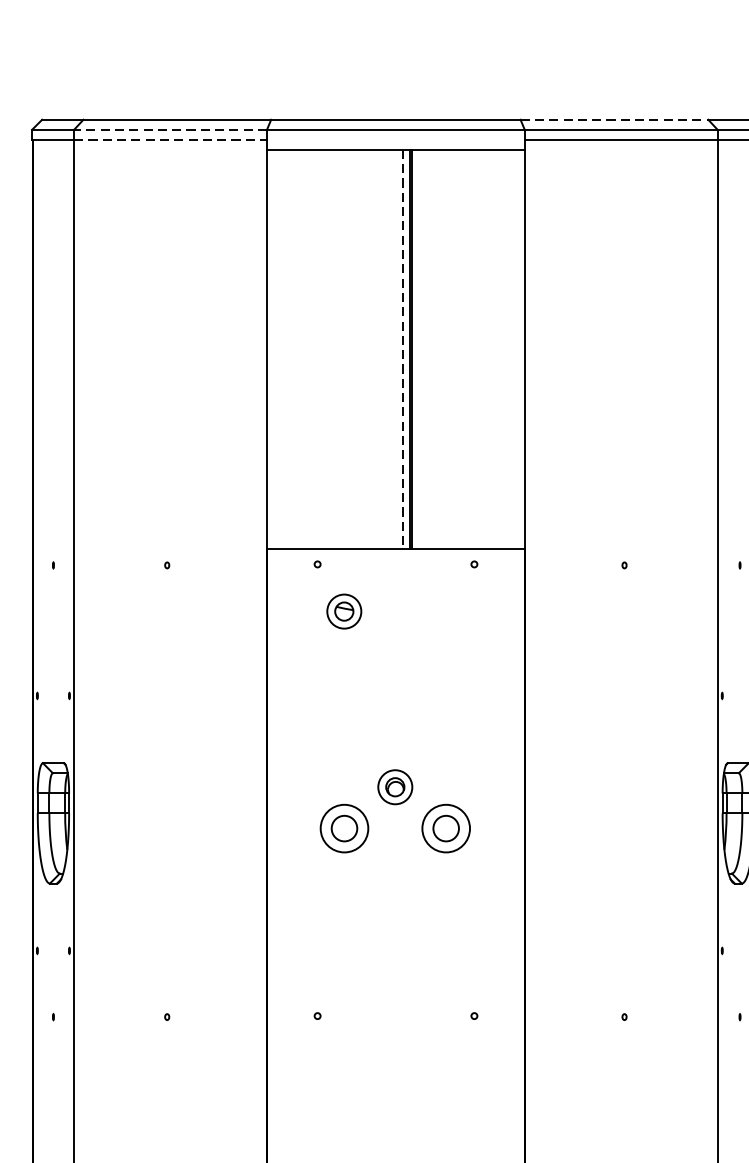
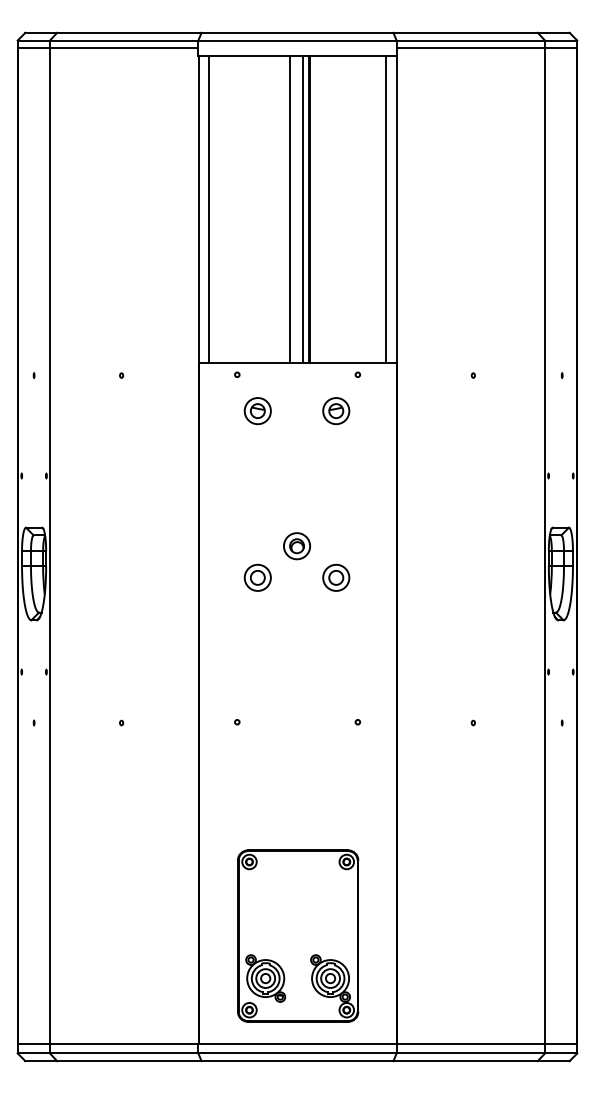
line: (615, 119) -> (466, 32), dashed -> solid
line: (169, 129) -> (123, 40), dashed -> solid
line: (170, 140) -> (124, 48), dashed -> solid
line: (280, 349) -> (208, 209), added
line: (386, 349) -> (290, 209), added
line: (403, 349) -> (303, 209), dashed -> solid
line: (511, 349) -> (386, 209), added
part: (446, 612) -> (336, 411), added
part: (343, 827) -> (257, 577), size x0.71
part: (446, 827) -> (336, 577), size x0.71

